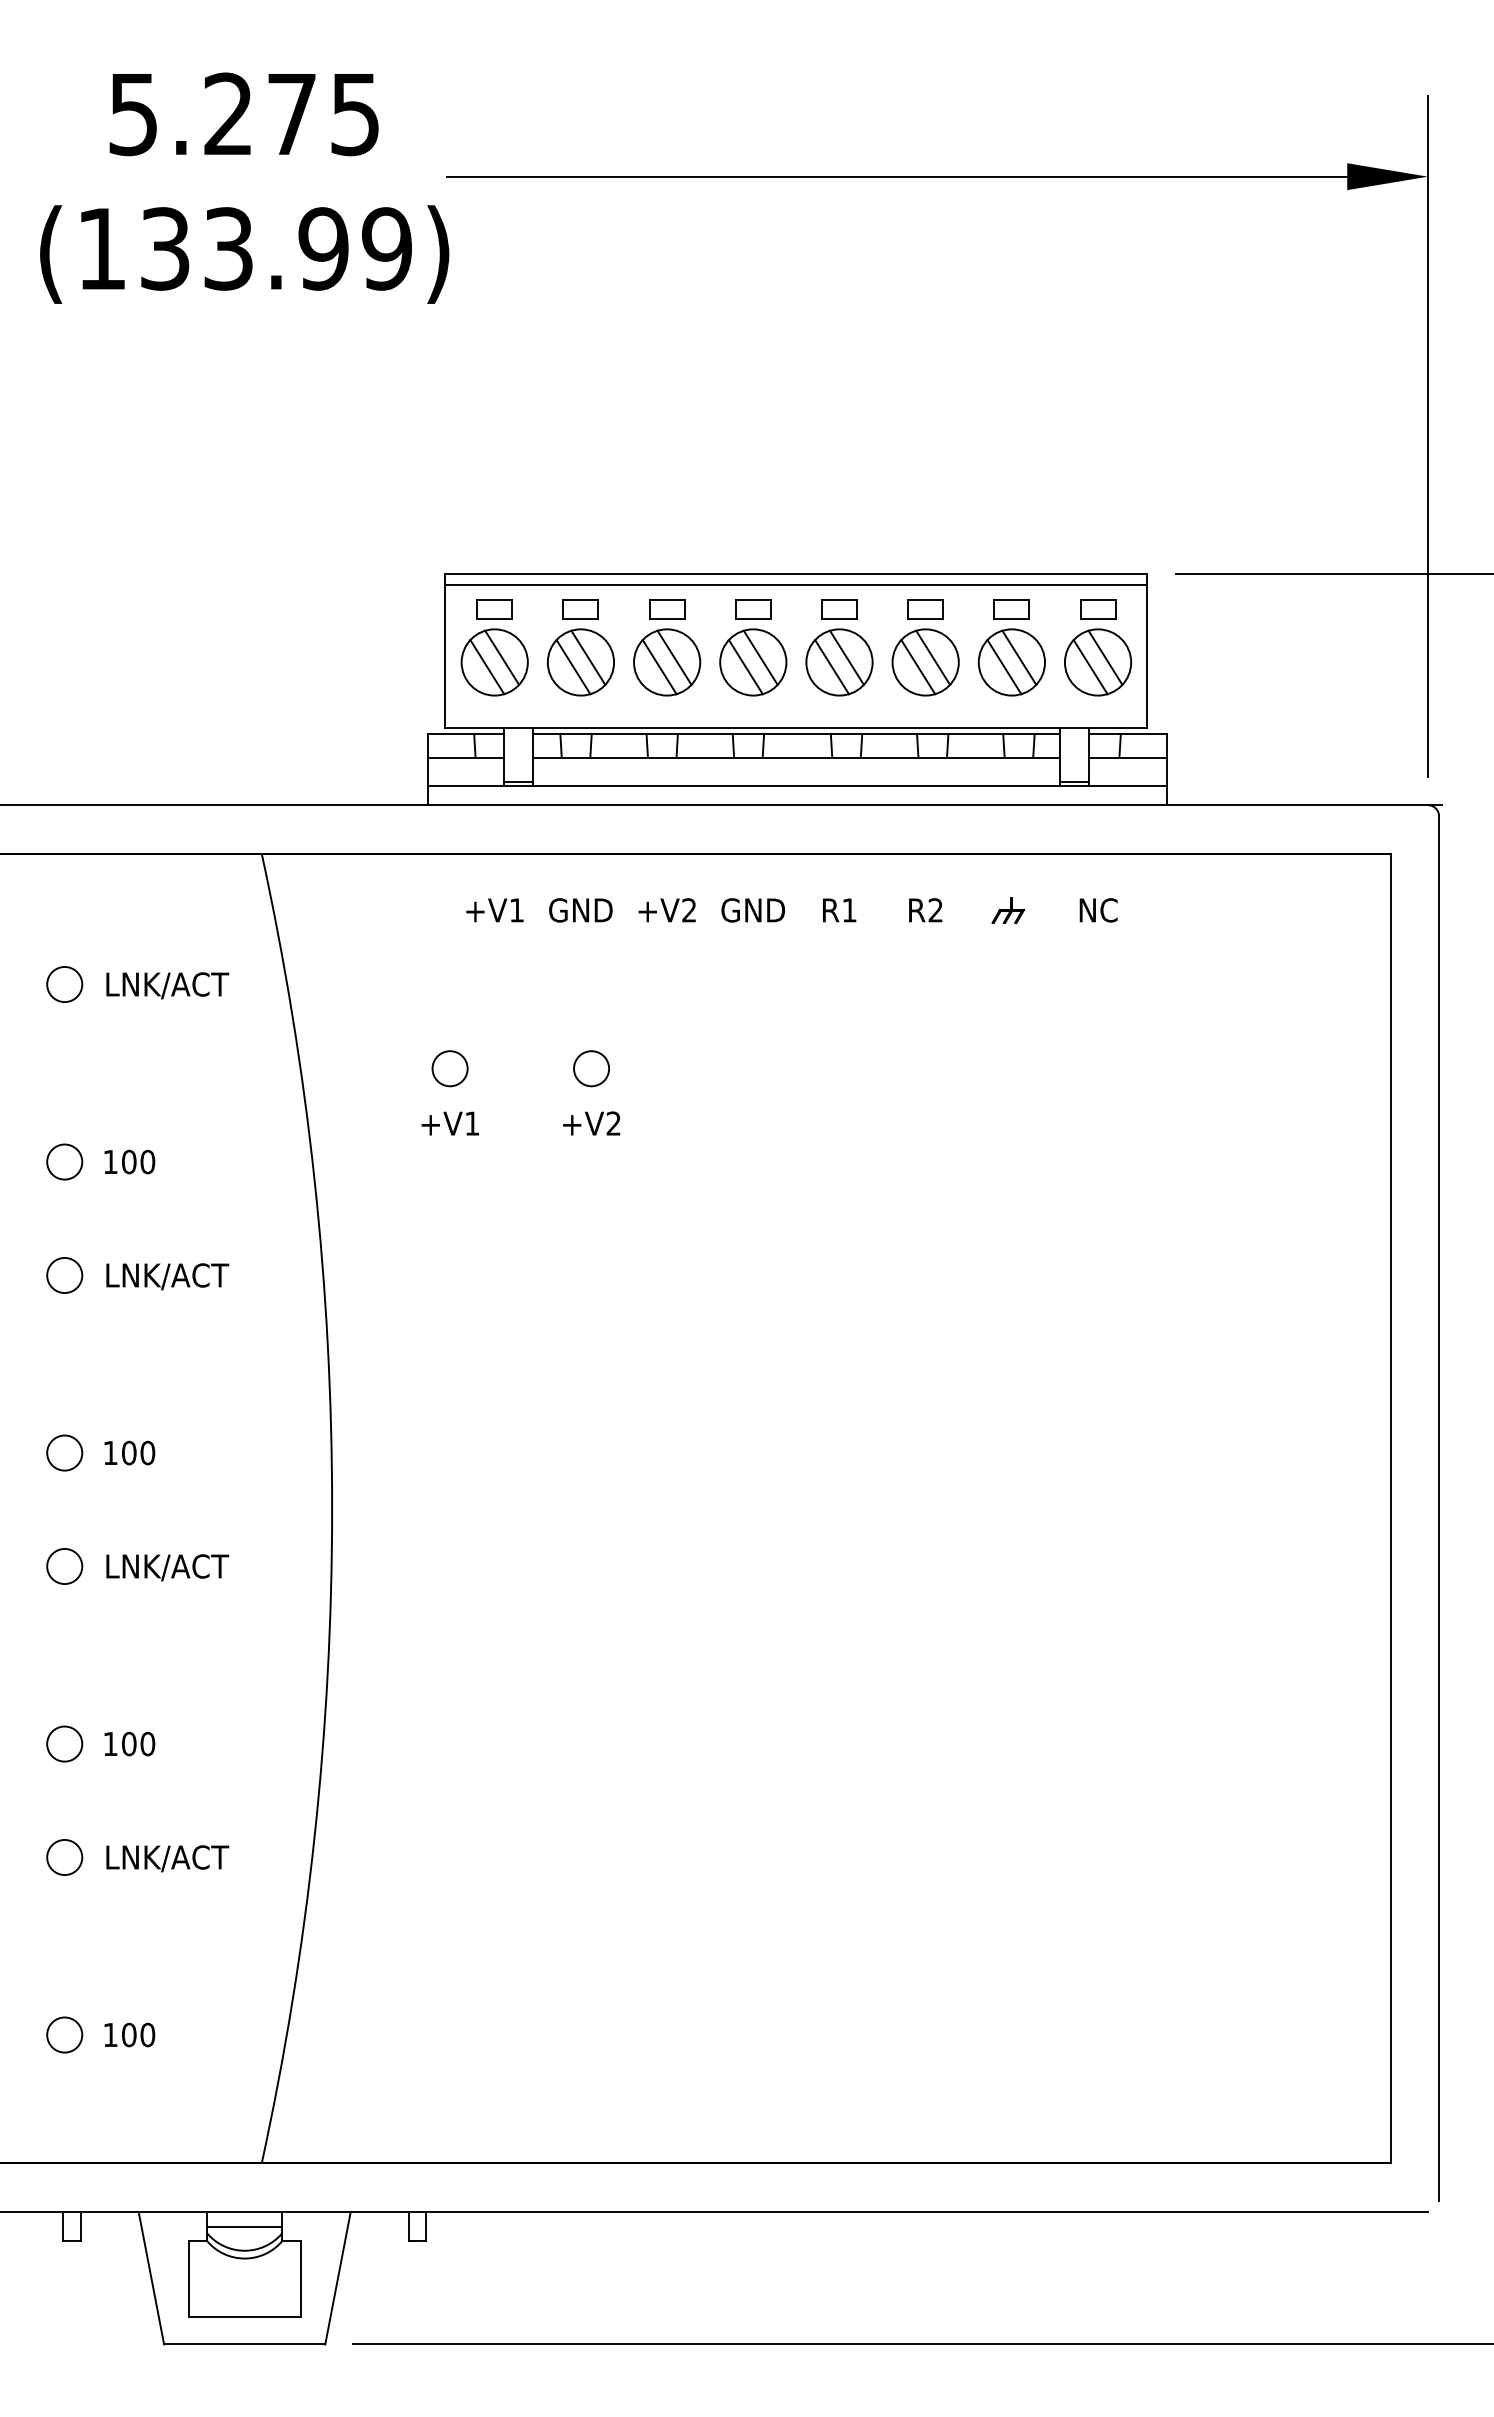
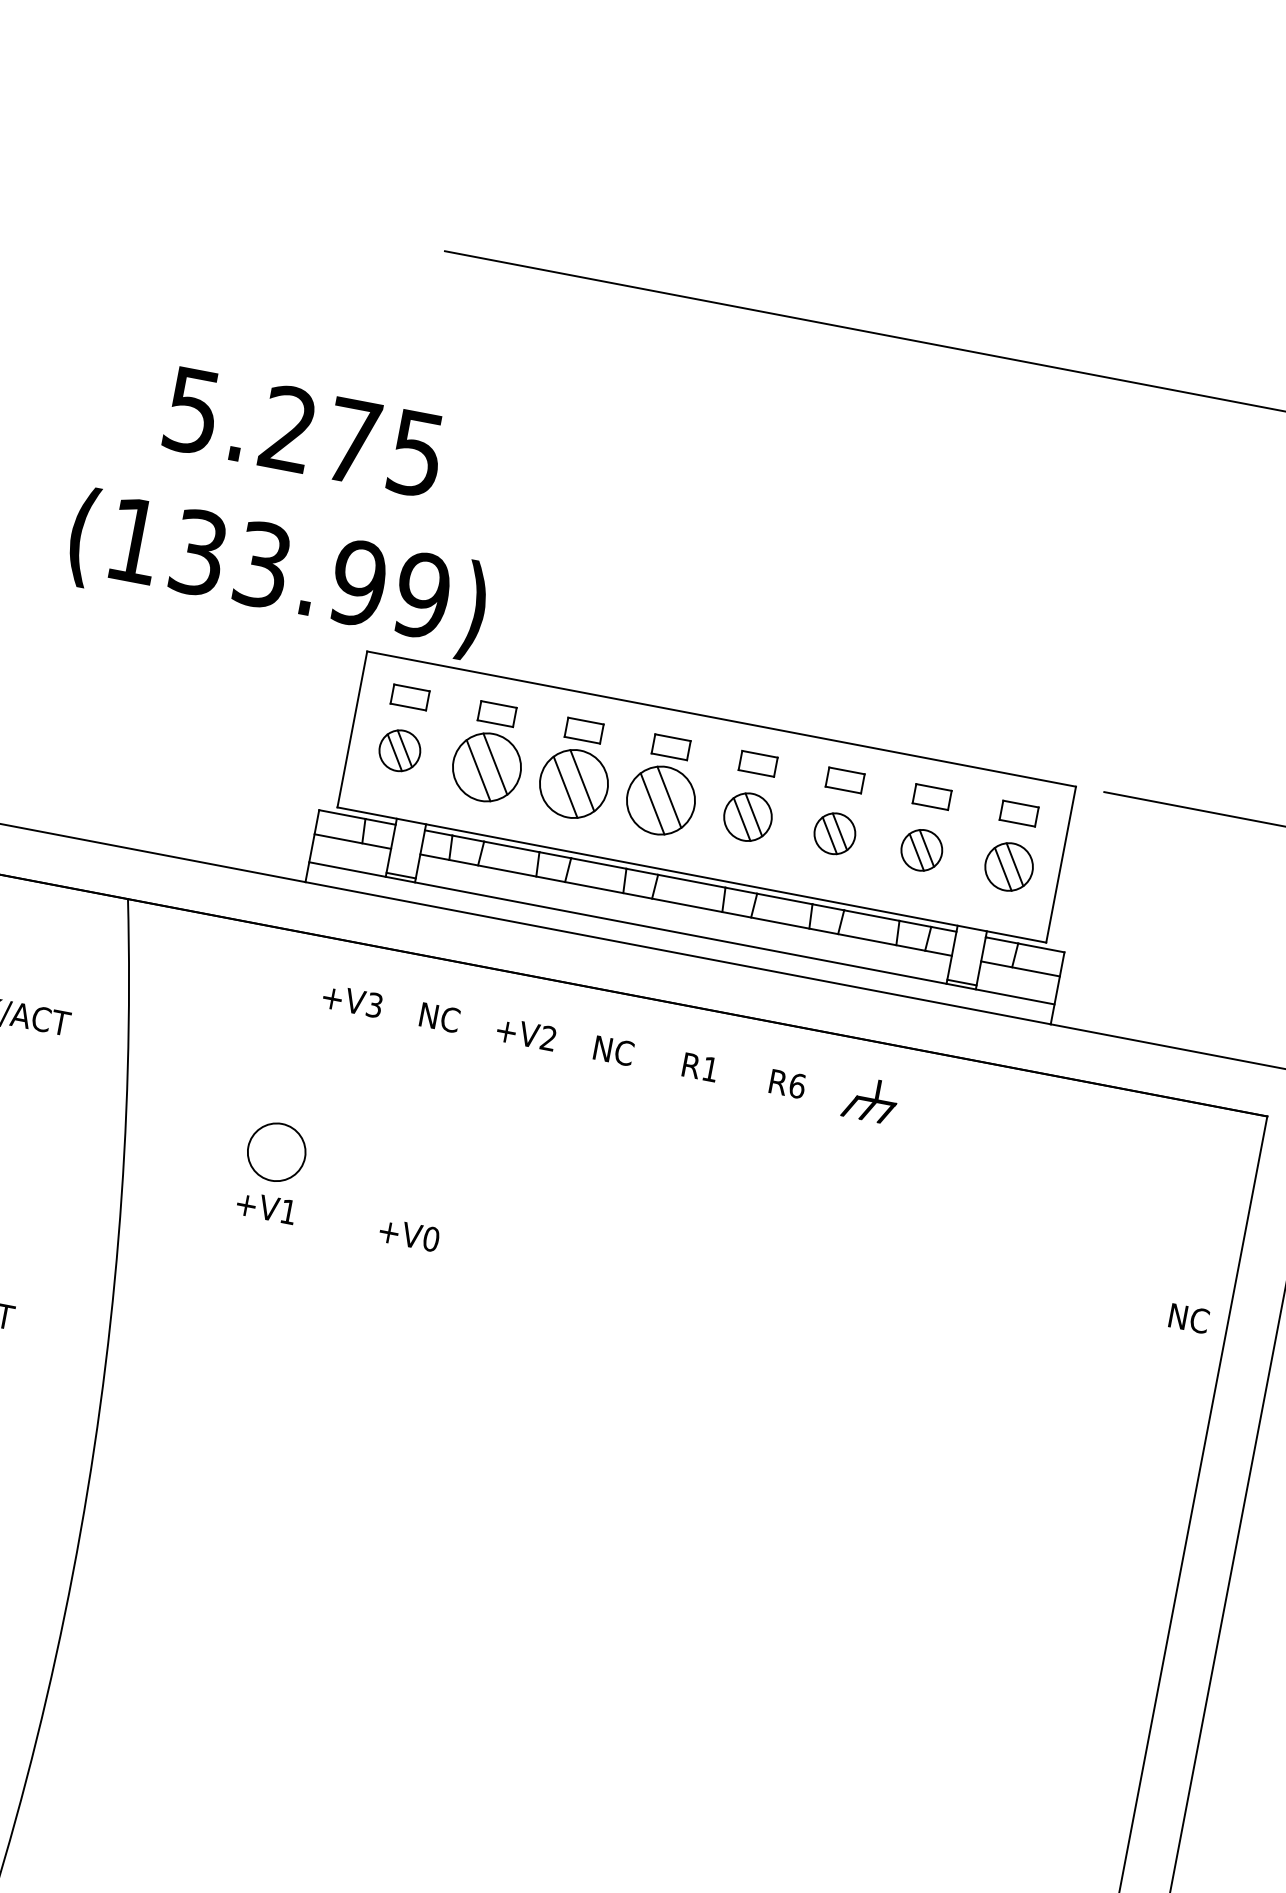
text: (244, 187) -> (290, 506), moved
line: (796, 584) -> (719, 730), removed
part: (494, 662) -> (399, 750), size x0.6
part: (839, 662) -> (747, 817), size x0.7
part: (925, 662) -> (834, 833), size x0.6
part: (1011, 662) -> (921, 850), size x0.6
part: (1098, 662) -> (1009, 867), size x0.7
text: (516, 910) -> (374, 1005), +V1 -> +V3
text: (580, 910) -> (438, 1017), GND -> NC
text: (753, 910) -> (613, 1050), GND -> NC
text: (935, 910) -> (797, 1086), R2 -> R6
part: (1008, 910) -> (870, 1100), size x1.6
text: (1098, 910) -> (1188, 1318), moved
circle: (449, 1068) -> (276, 1151), size x1.6
circle: (591, 1068) -> (419, 1179), removed
text: (613, 1123) -> (431, 1239), +V2 -> +V0

